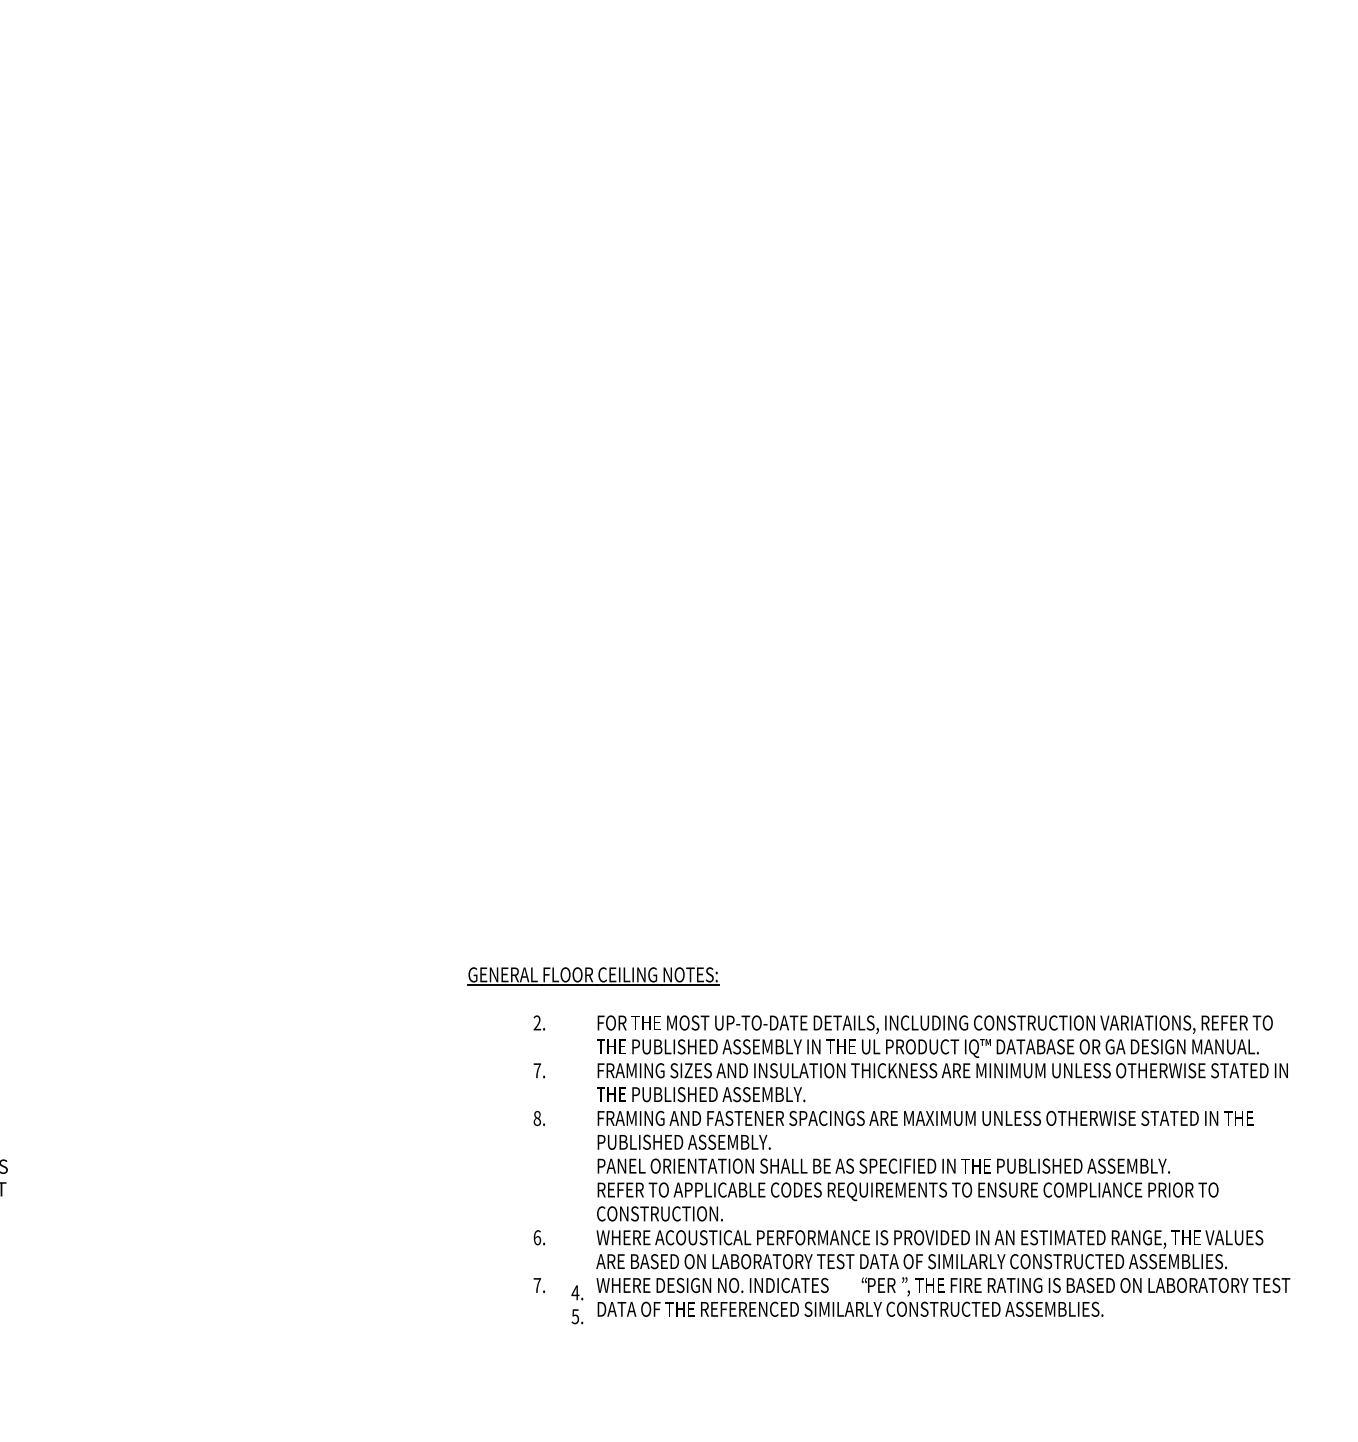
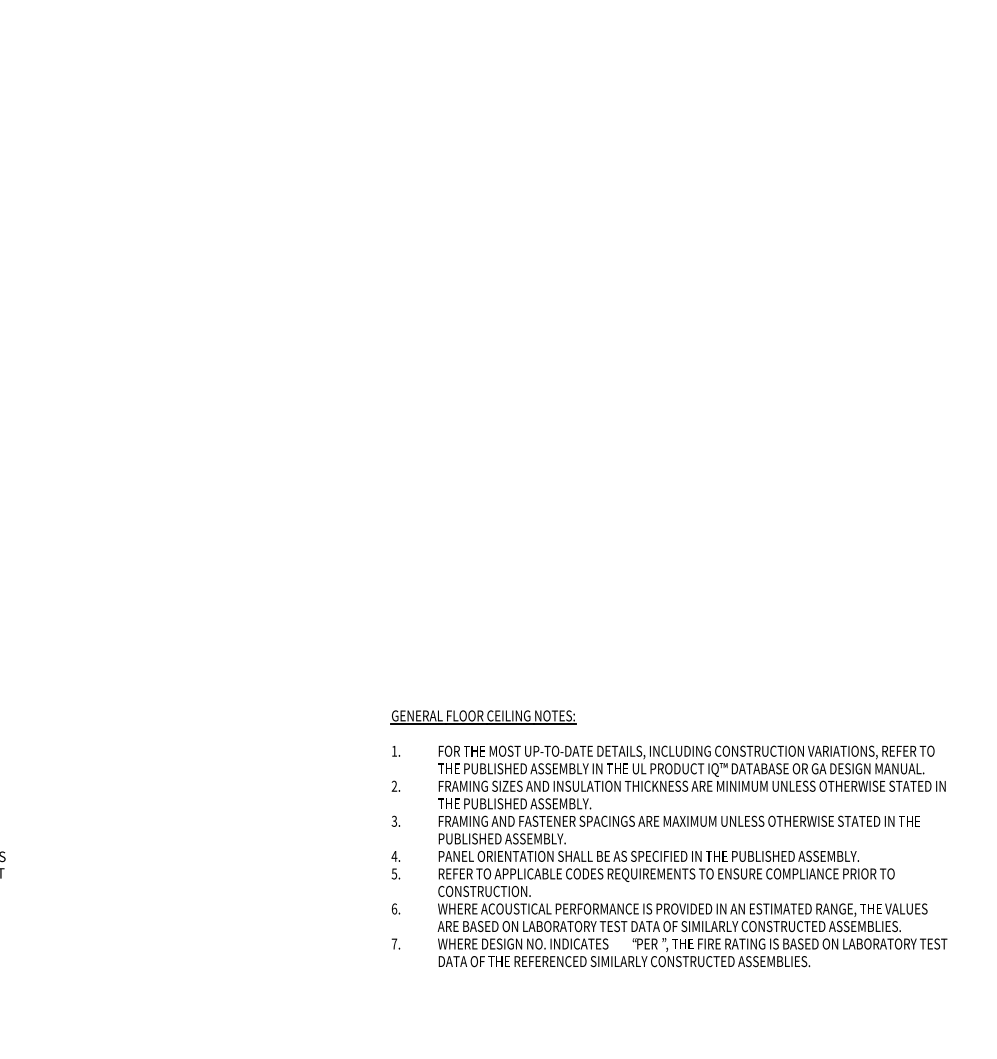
part: (593, 976) -> (483, 717), moved
text: (537, 1021) -> (394, 750), 2. -> 1.
text: (537, 1069) -> (394, 785), 7. -> 2.
text: (537, 1118) -> (394, 821), 8. -> 3.
text: (576, 1305) -> (395, 865), moved

